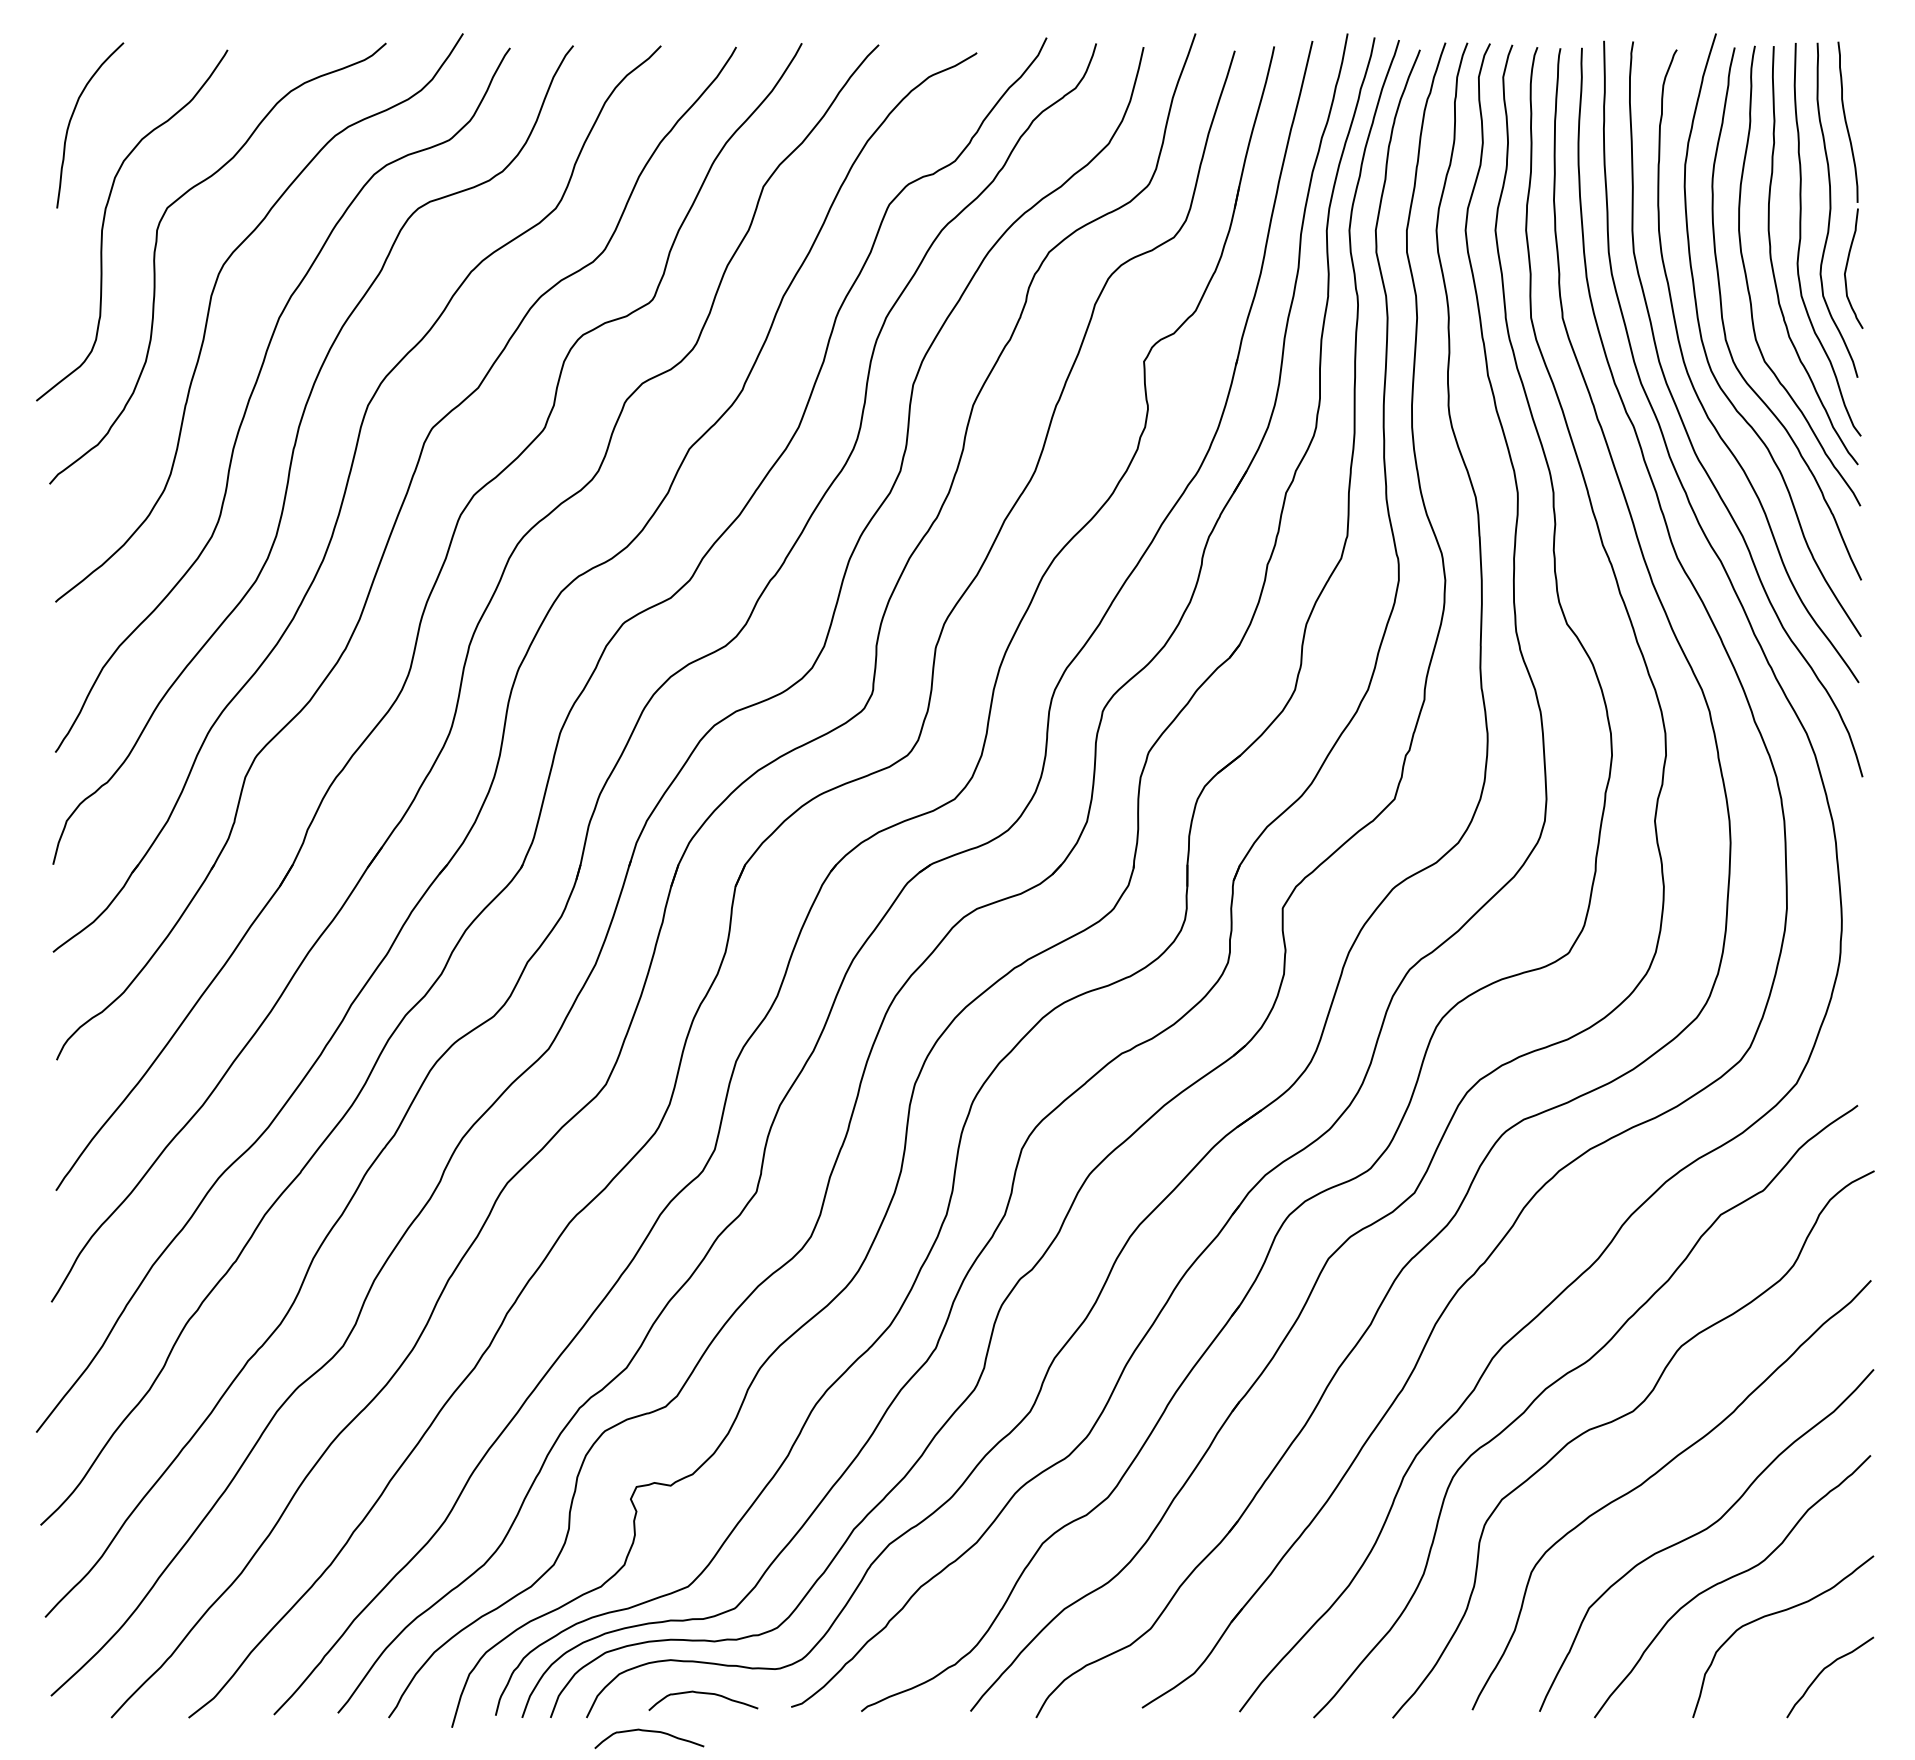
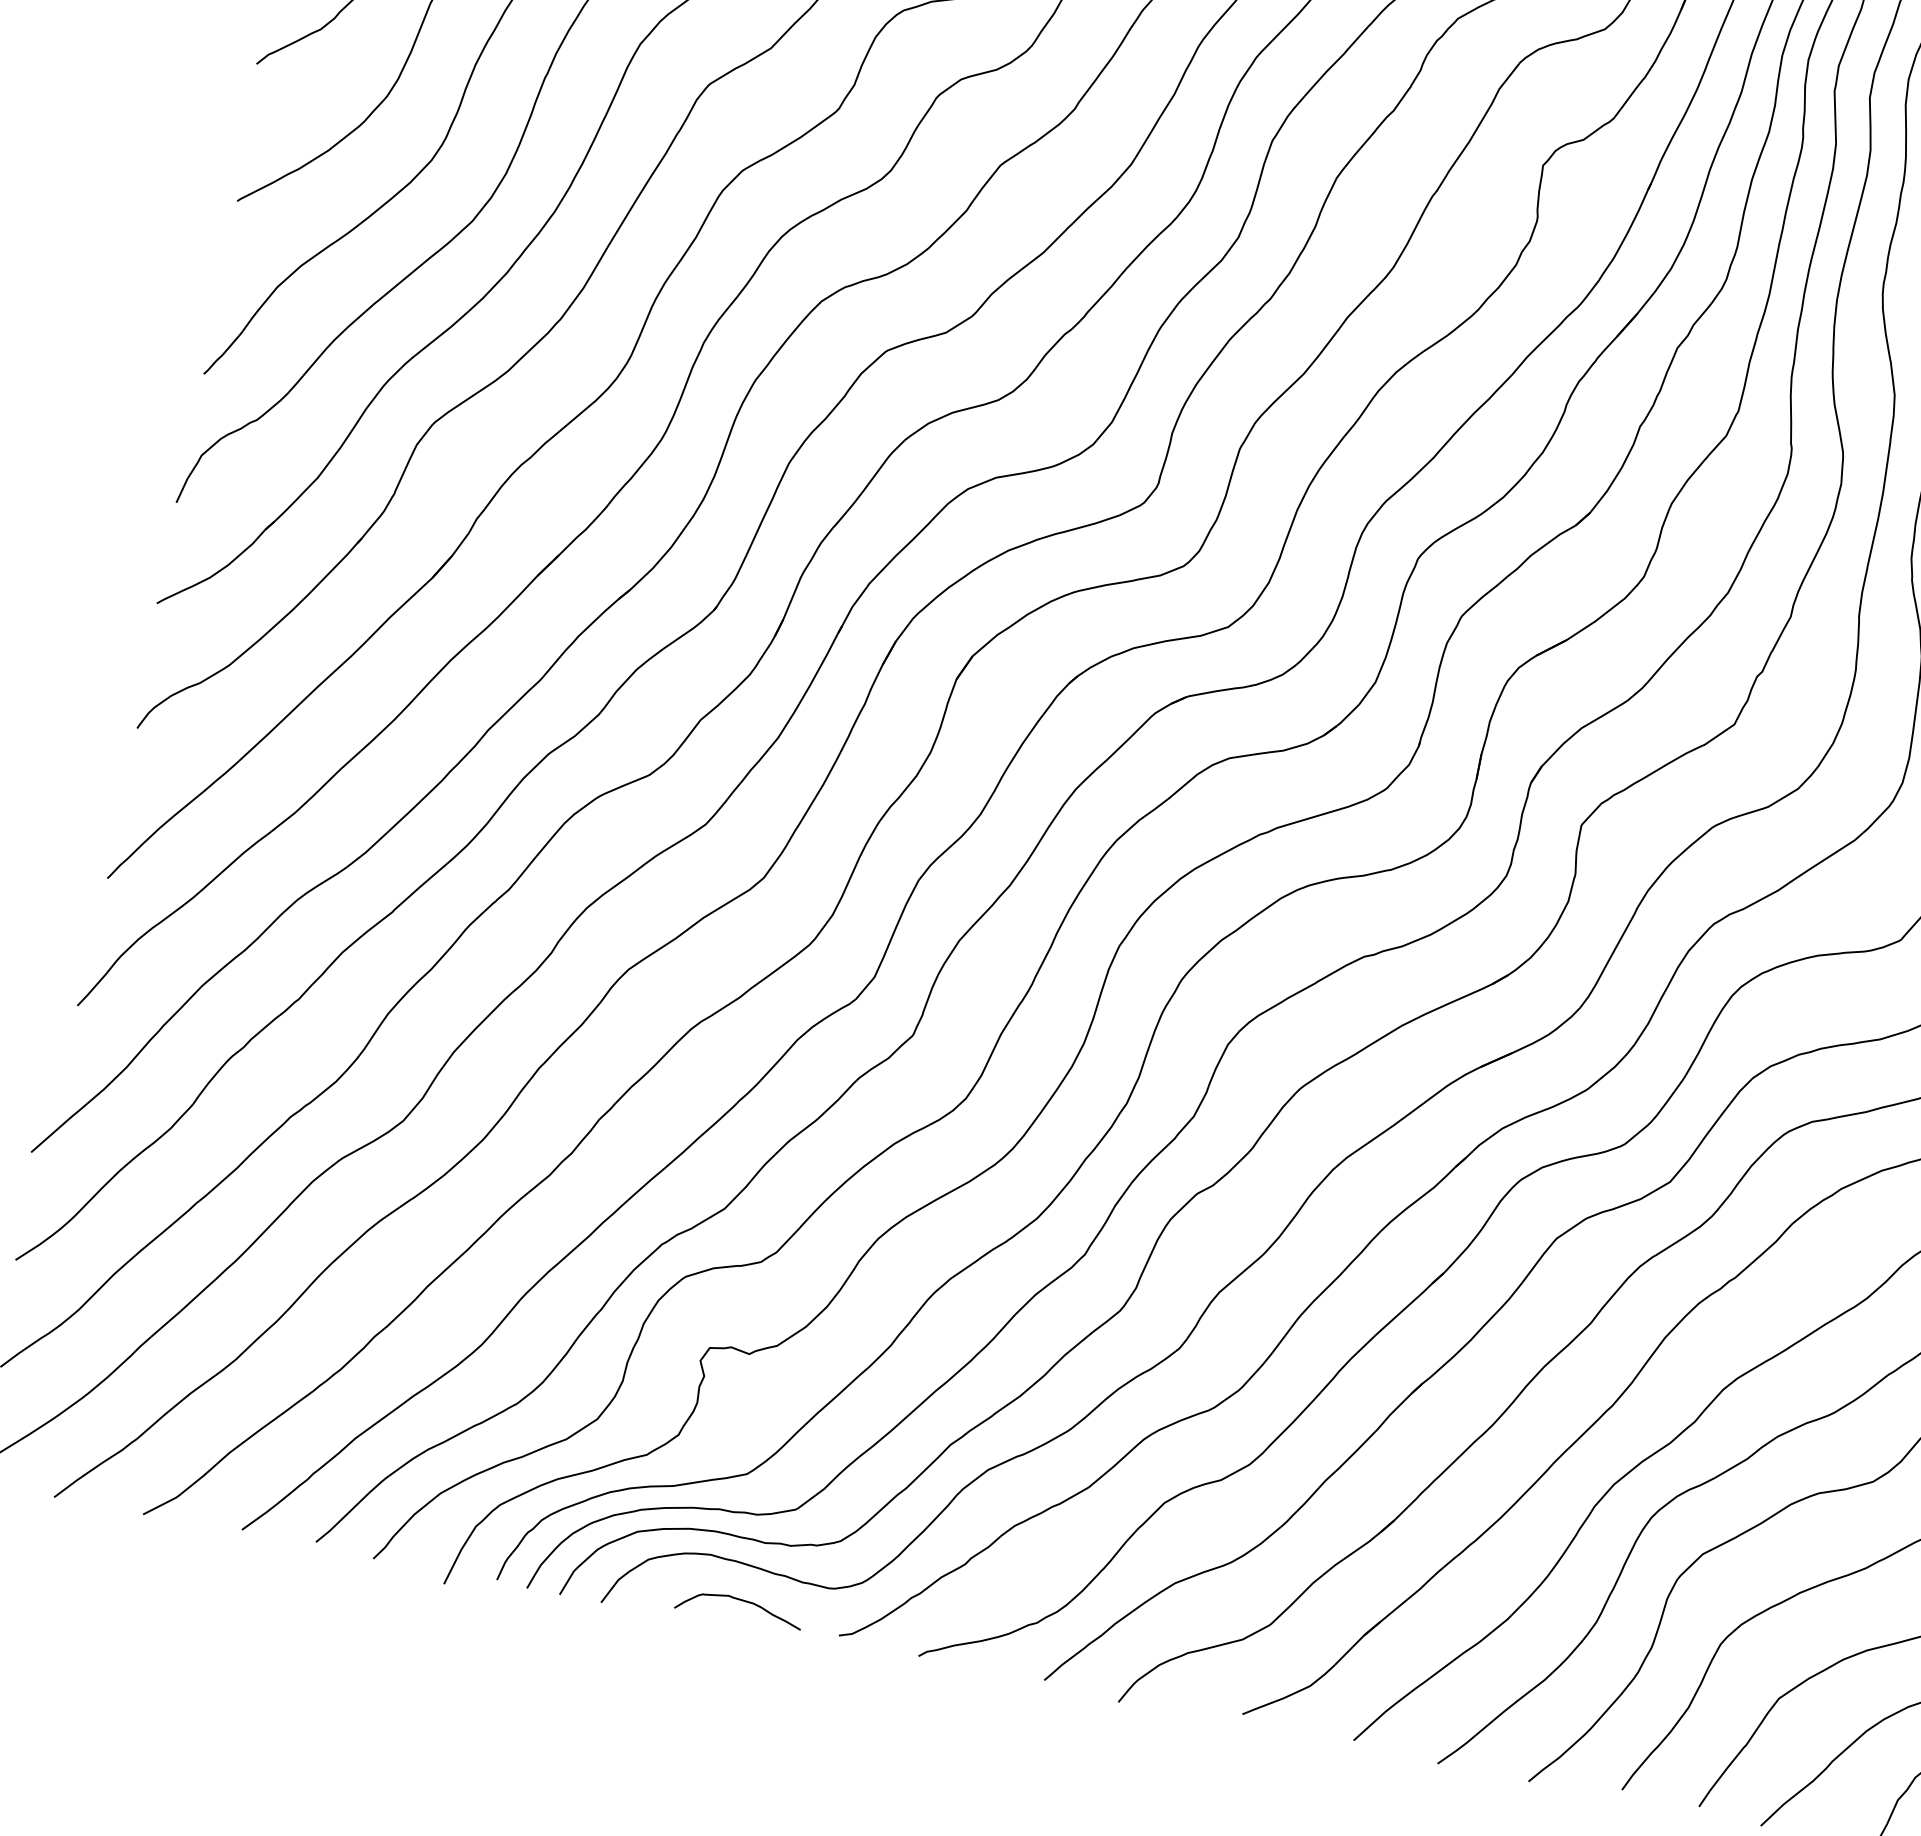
curve: (651, 1732) -> (672, 1633), removed

